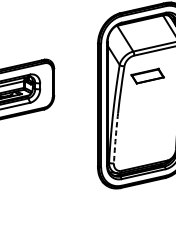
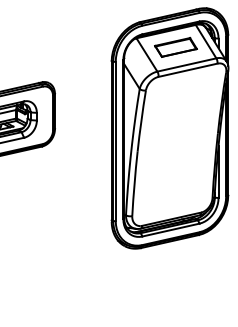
part: (147, 75) -> (175, 46), moved
arc: (115, 138) -> (134, 183), dashed -> solid

